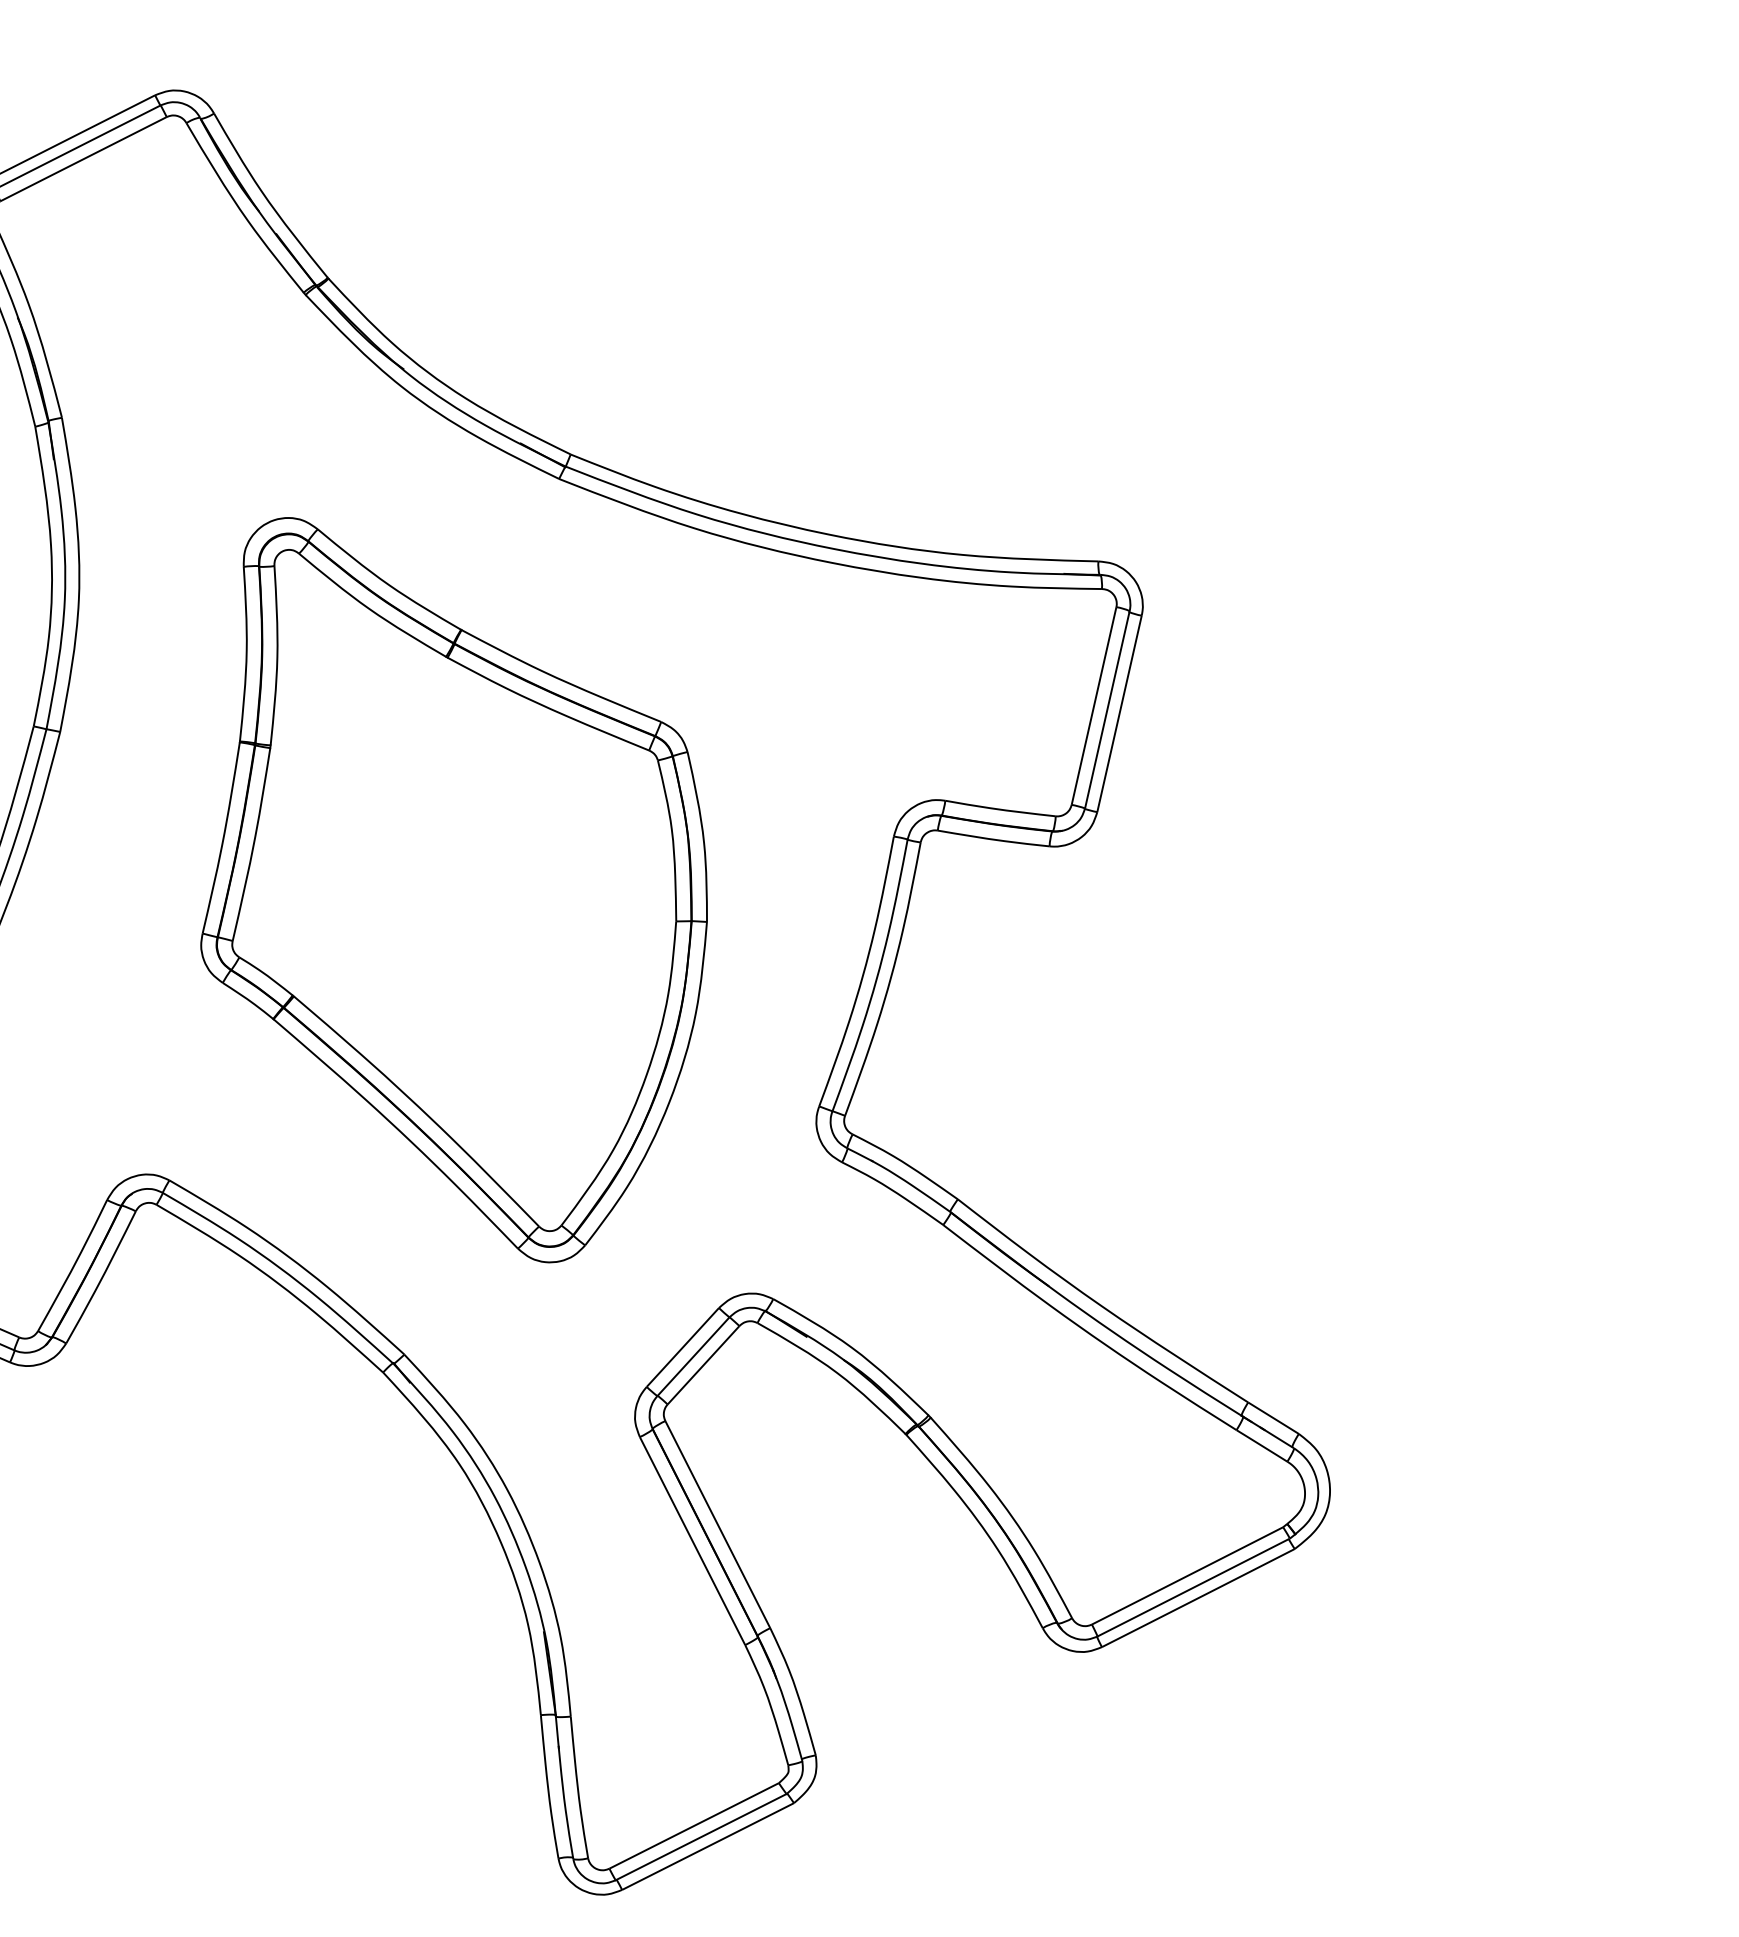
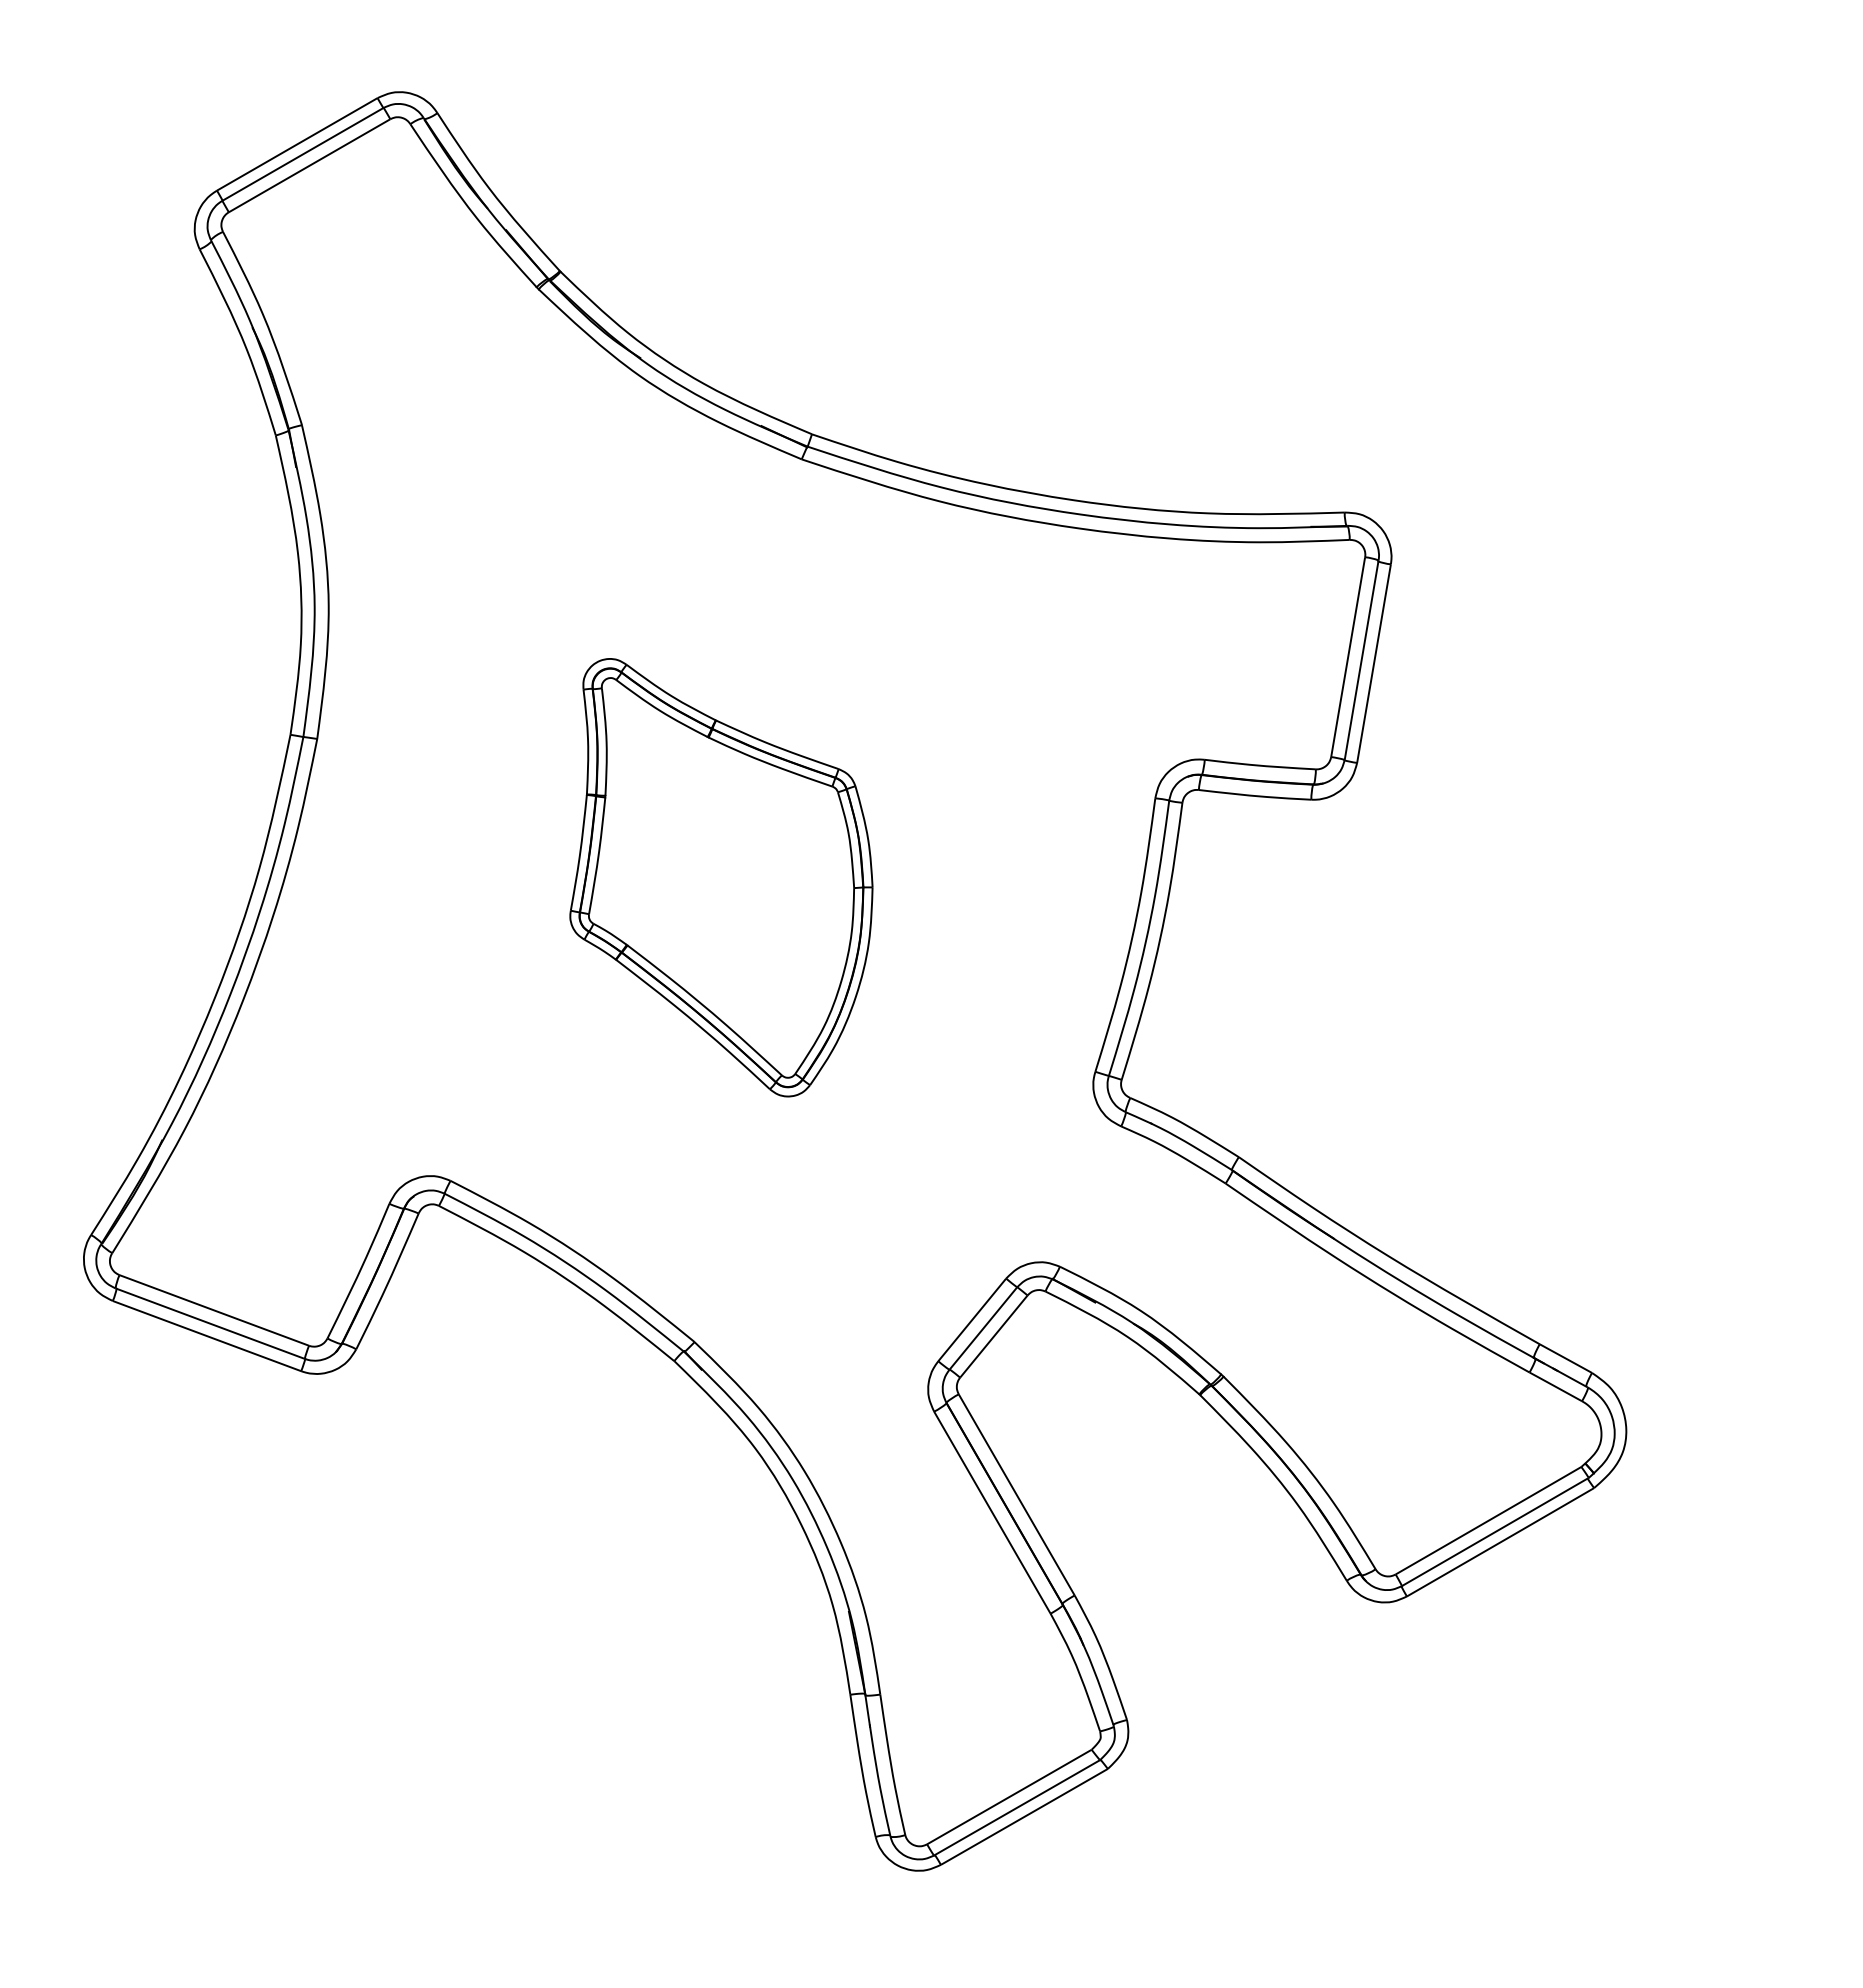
part: (456, 892) -> (721, 877), size x0.6

